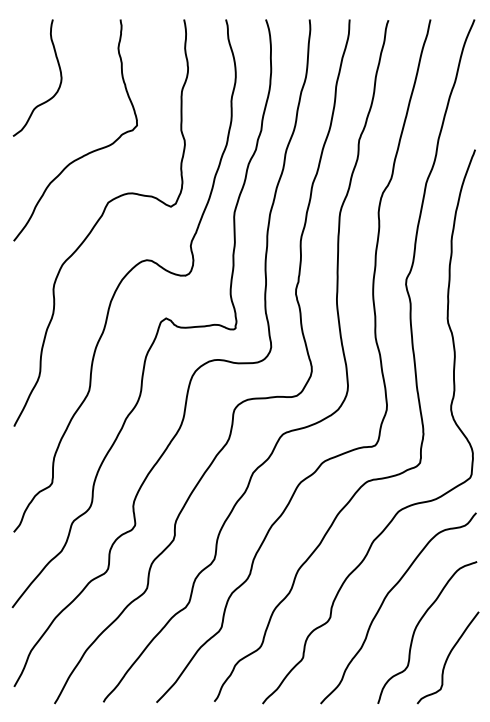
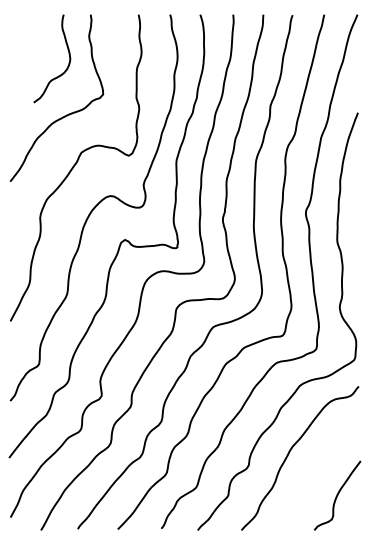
curve: (59, 72) -> (68, 54), moved
curve: (417, 628) -> (314, 473), removed

